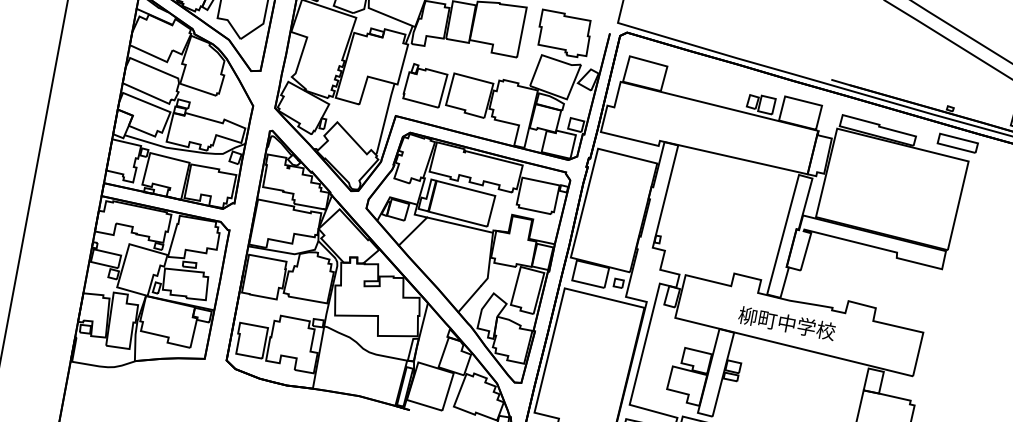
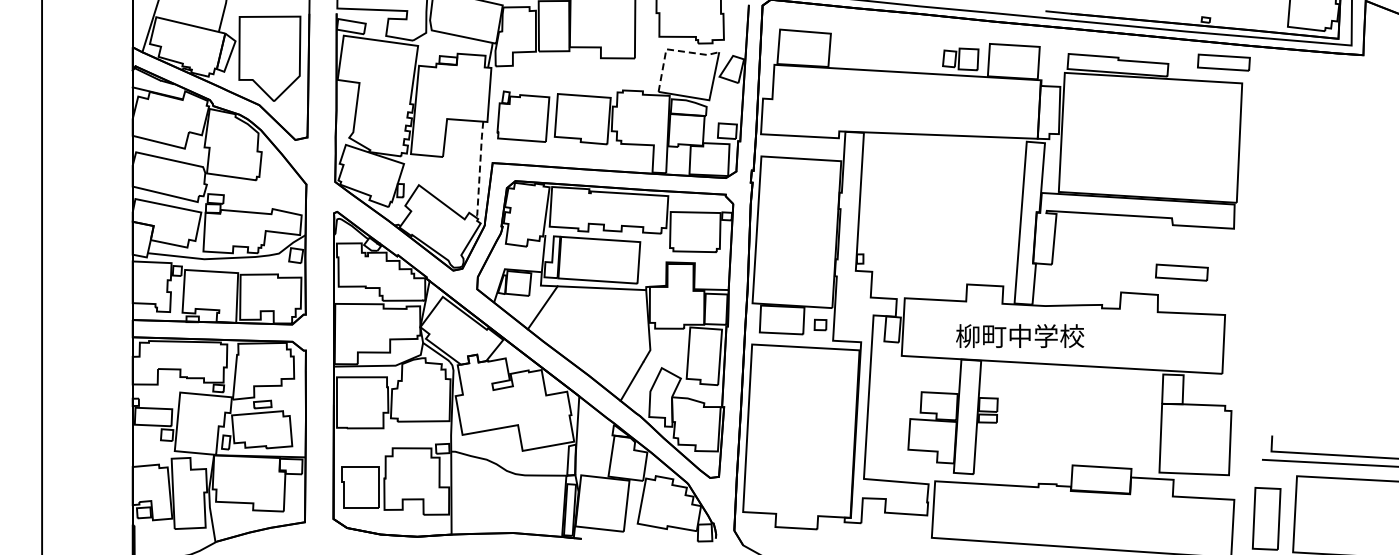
line: (546, 56) -> (672, 50), solid -> dashed
line: (385, 119) -> (479, 169), solid -> dashed
part: (896, 294) -> (1181, 272), added
text: (787, 323) -> (1020, 335), moved

